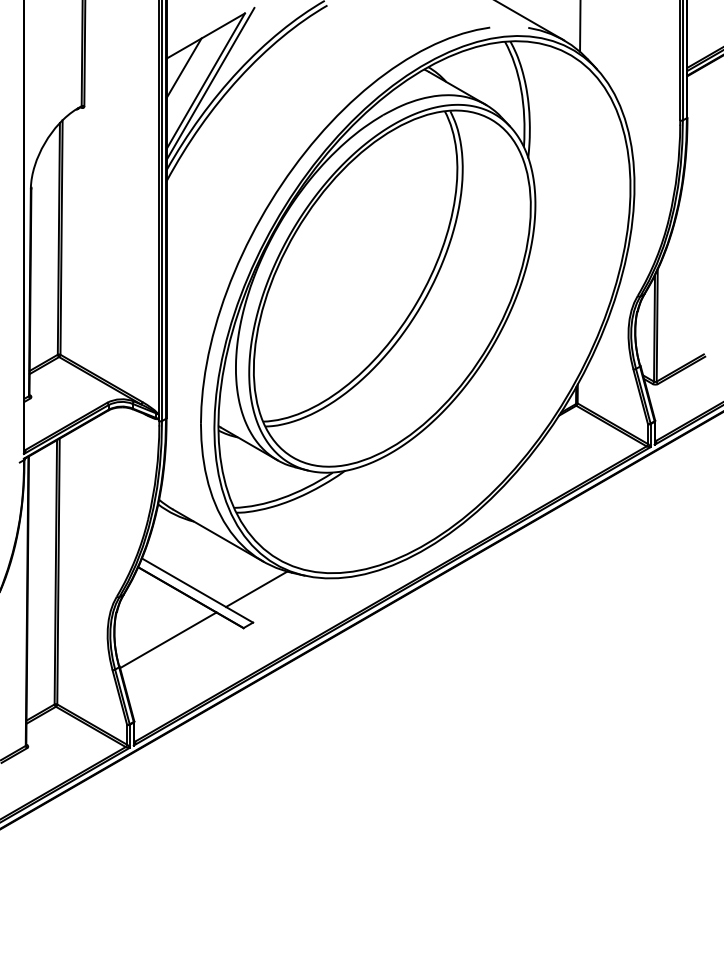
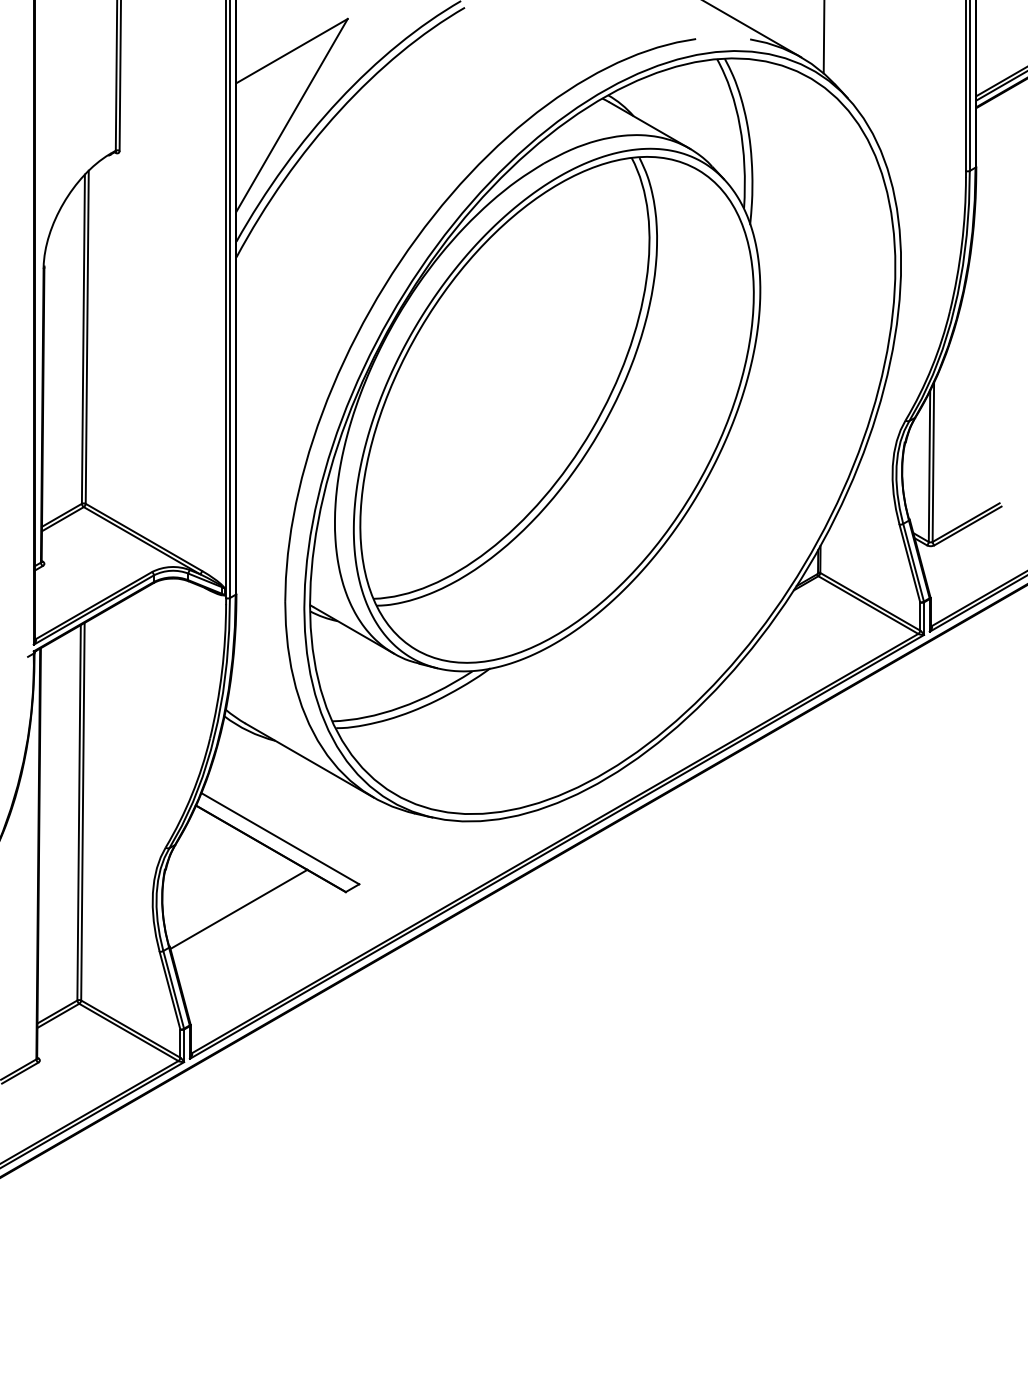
line: (184, 68) -> (261, 96), removed
line: (210, 84) -> (298, 119), removed
line: (256, 588) -> (363, 836), removed

